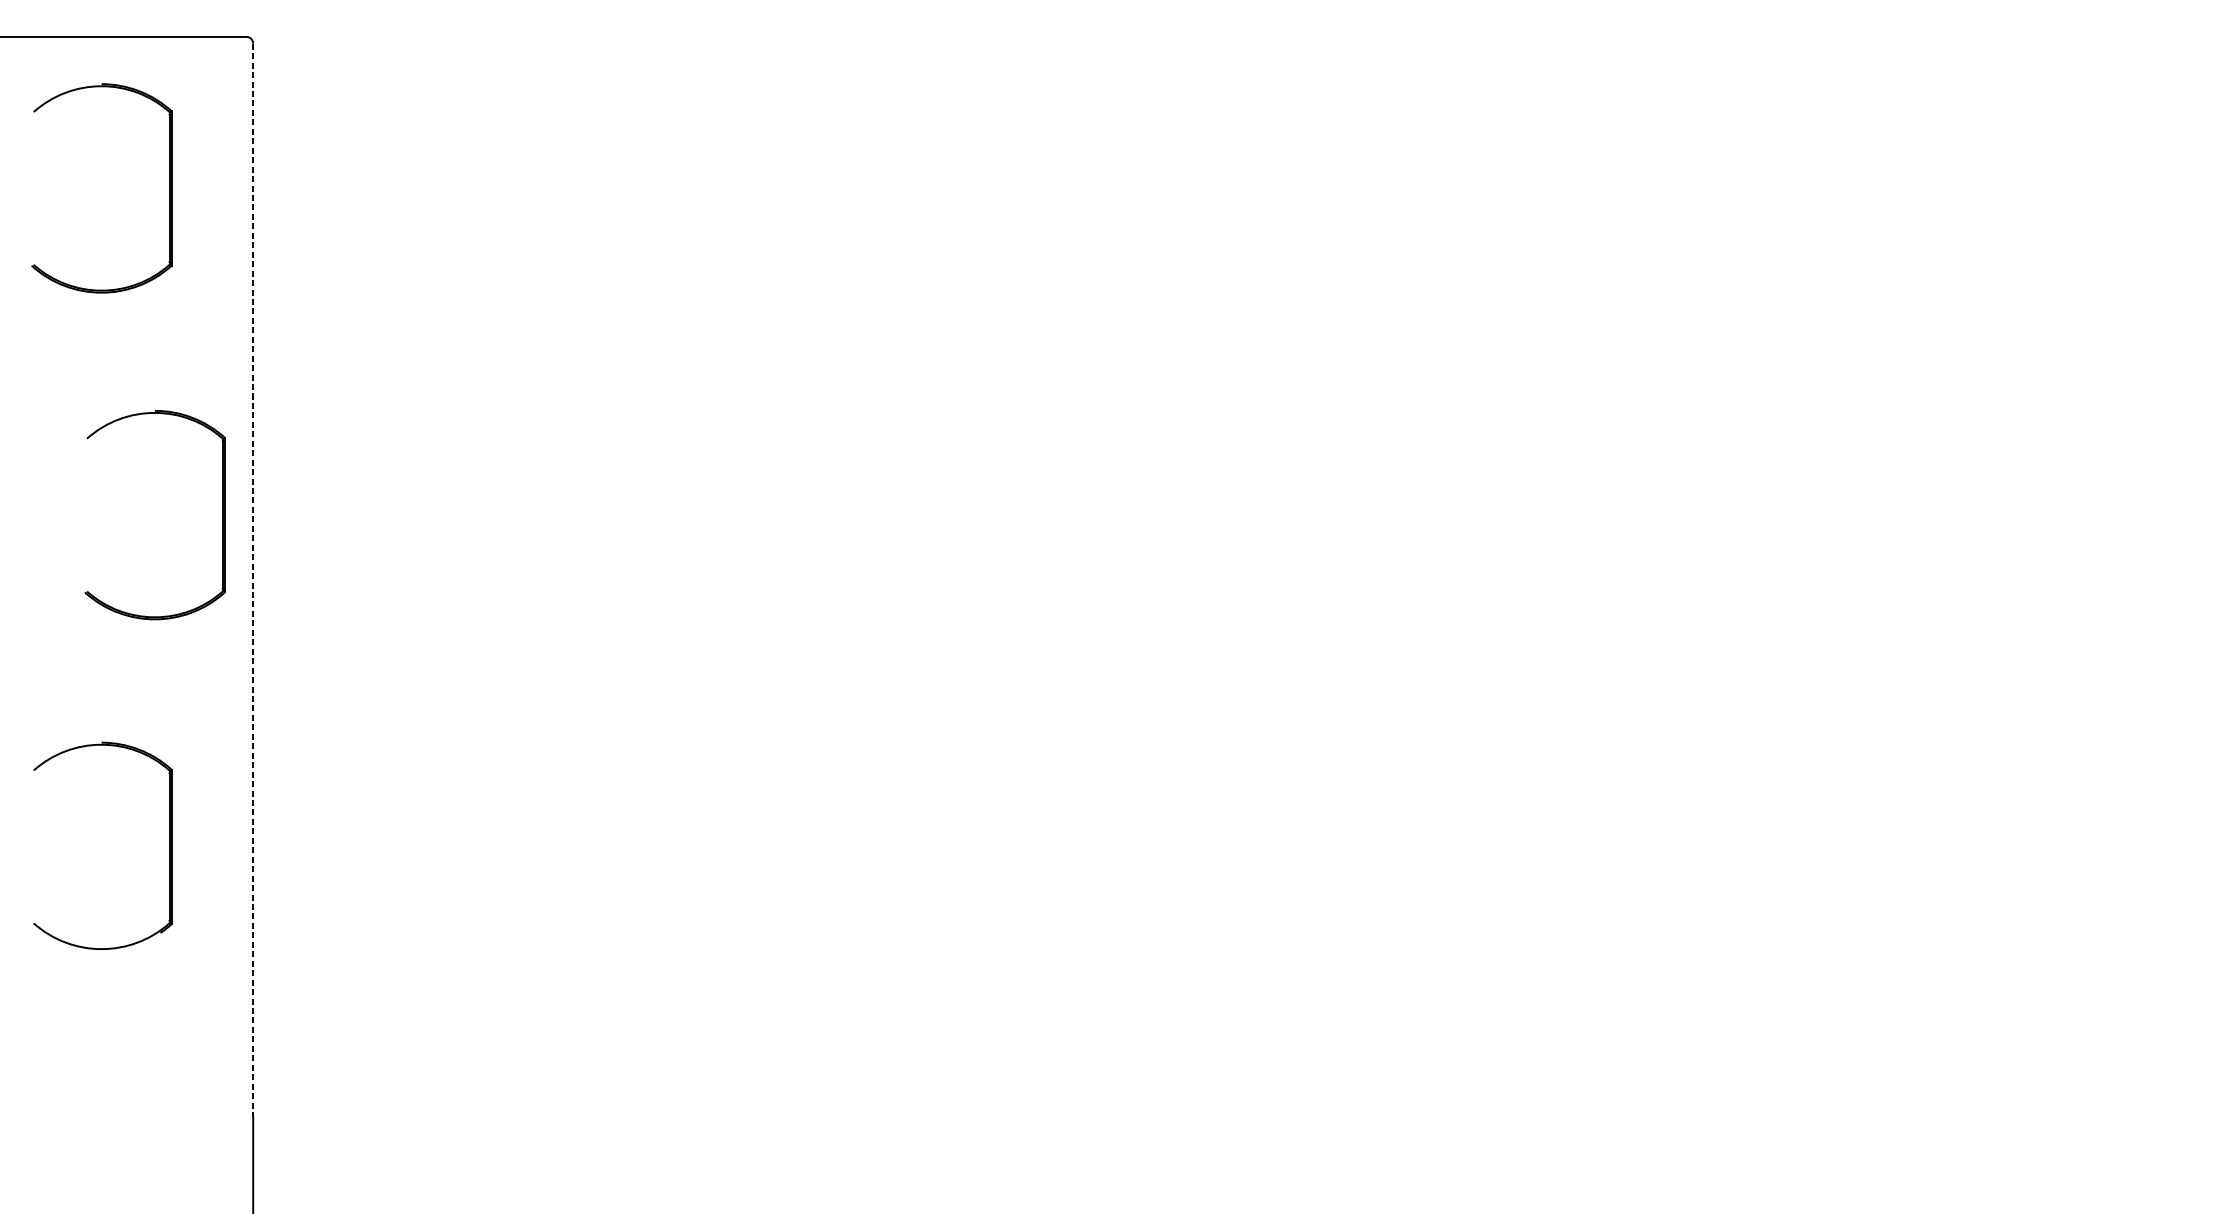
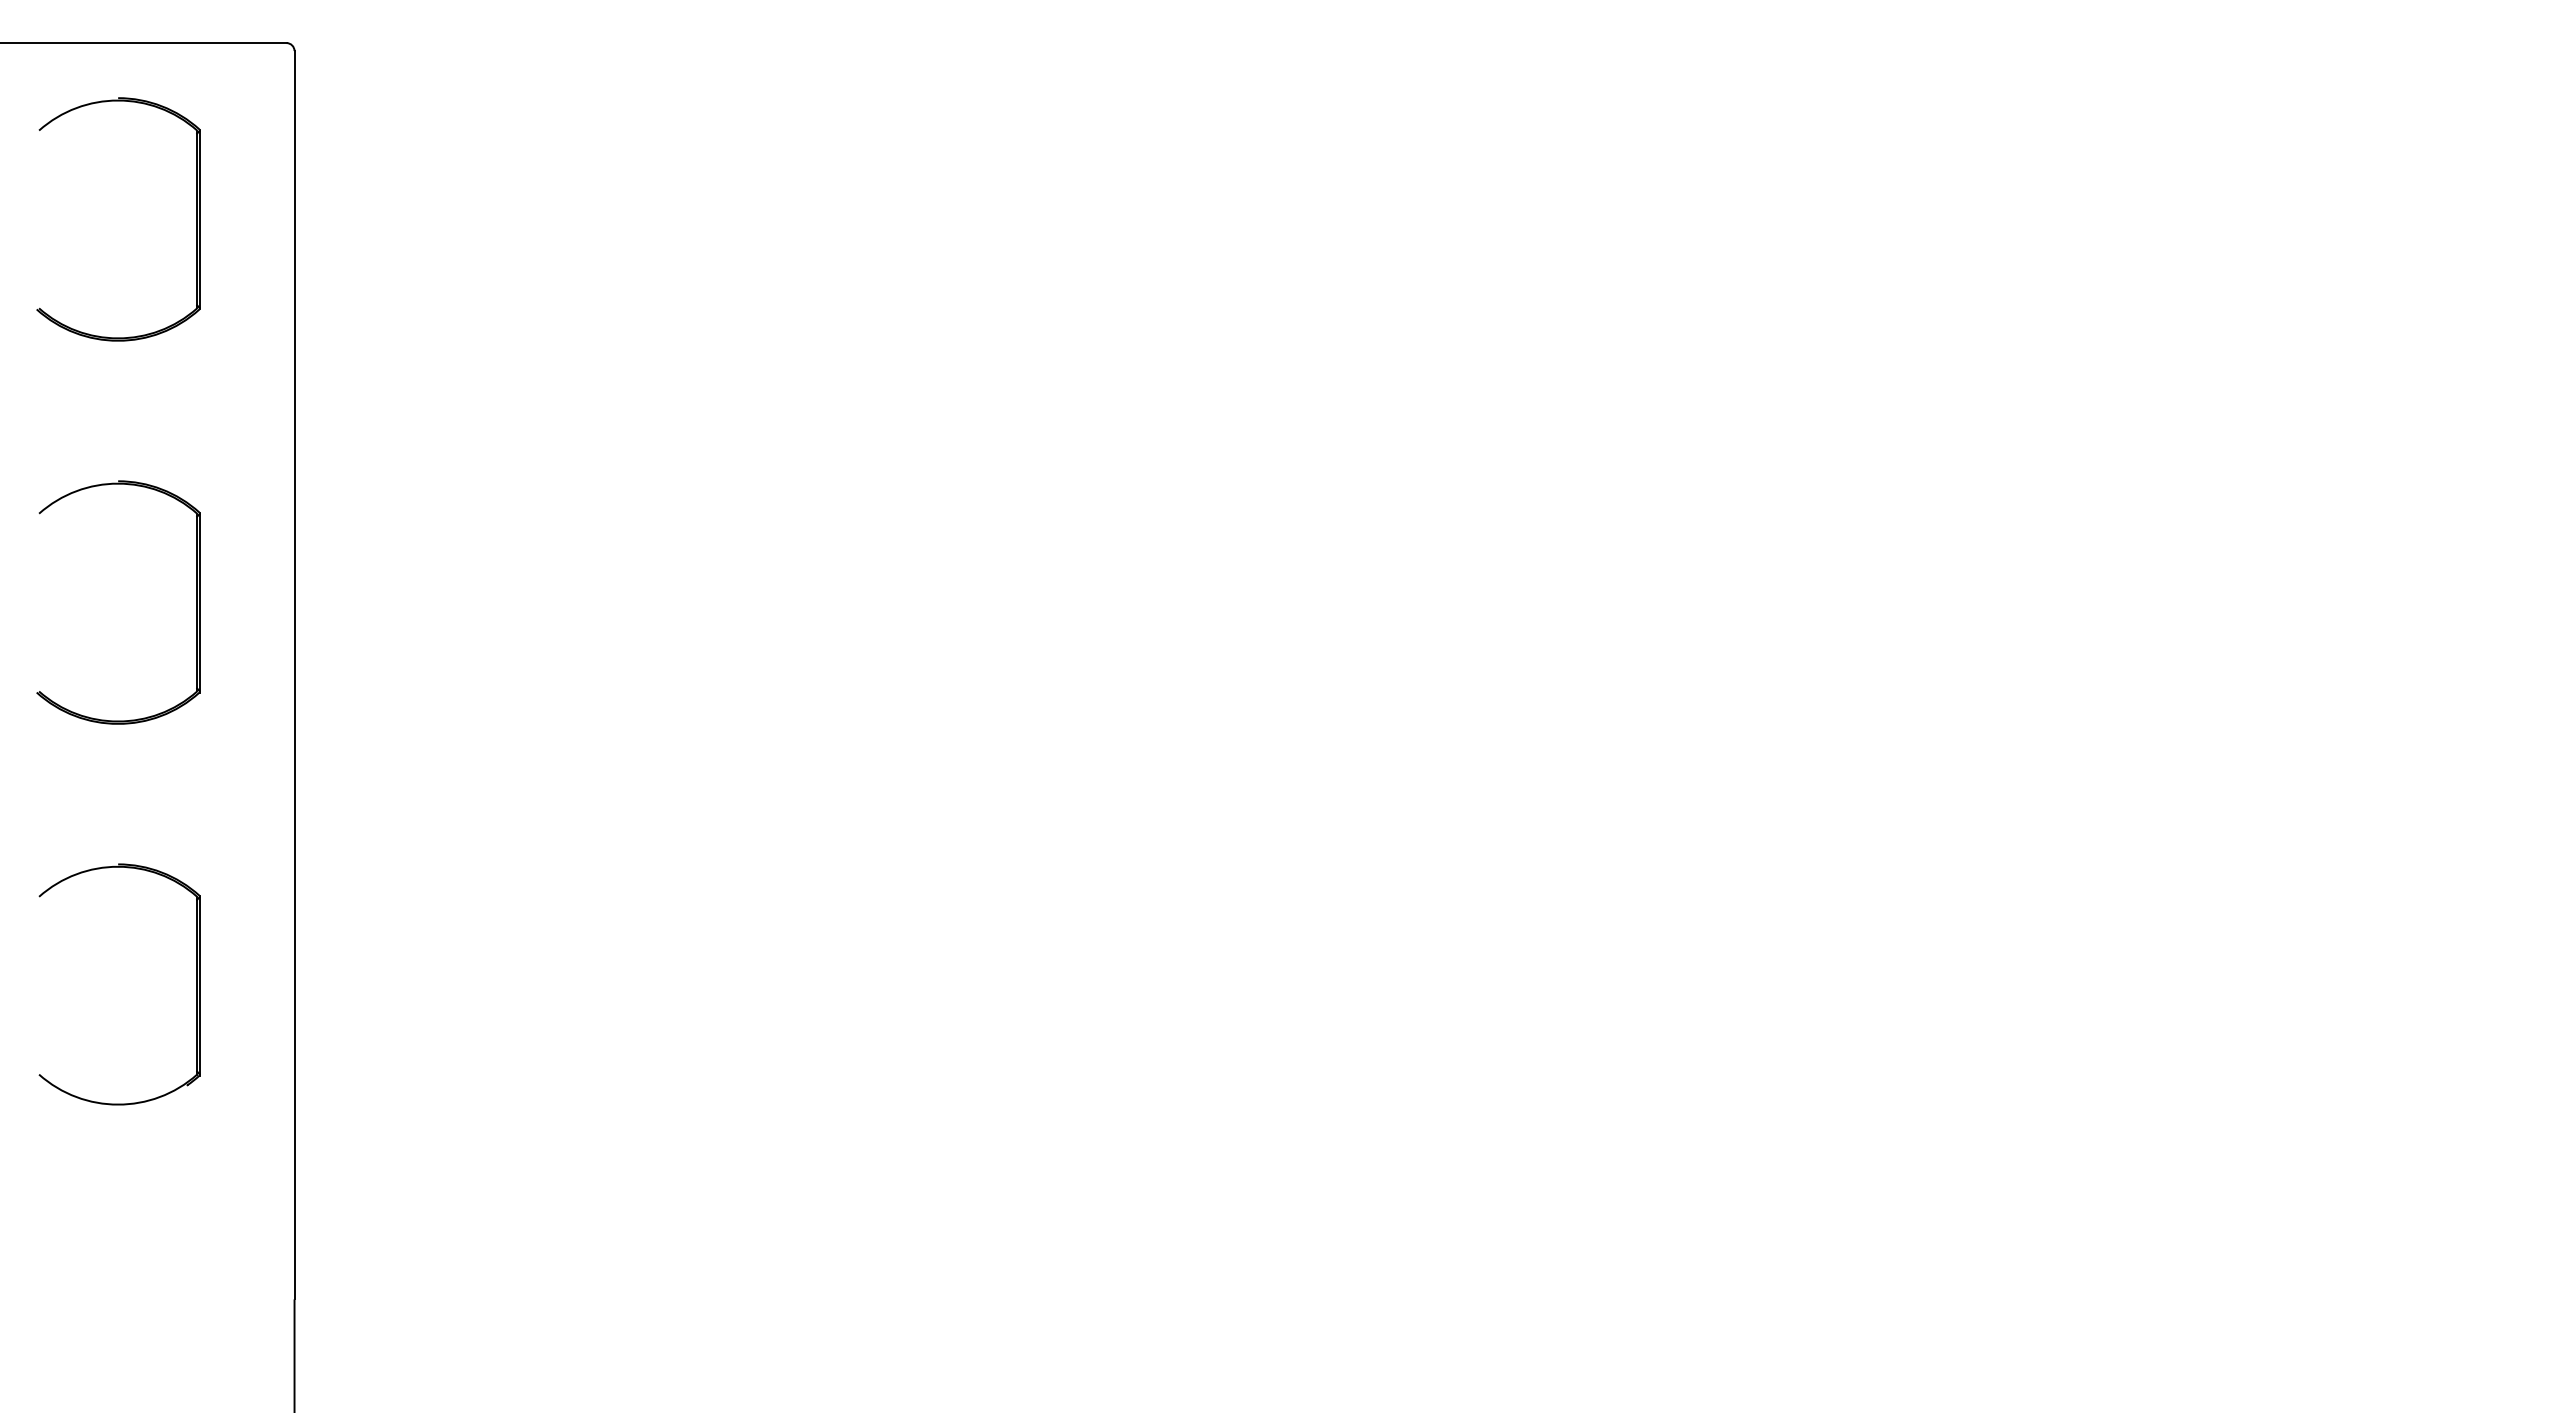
part: (222, 515) -> (196, 602), moved
line: (253, 580) -> (294, 675), dashed -> solid

